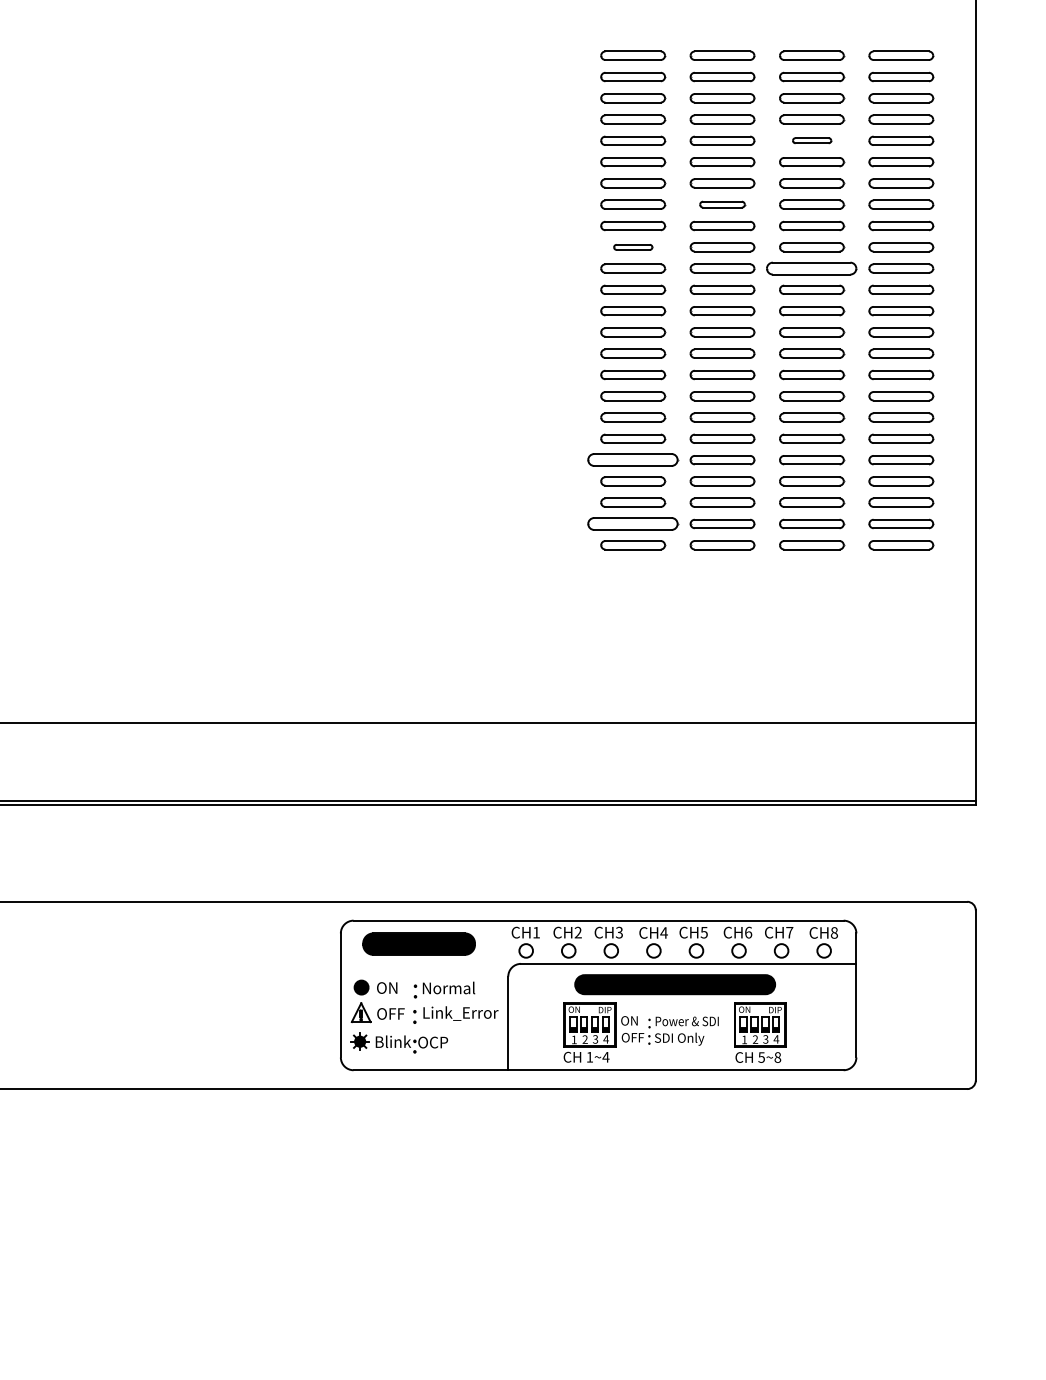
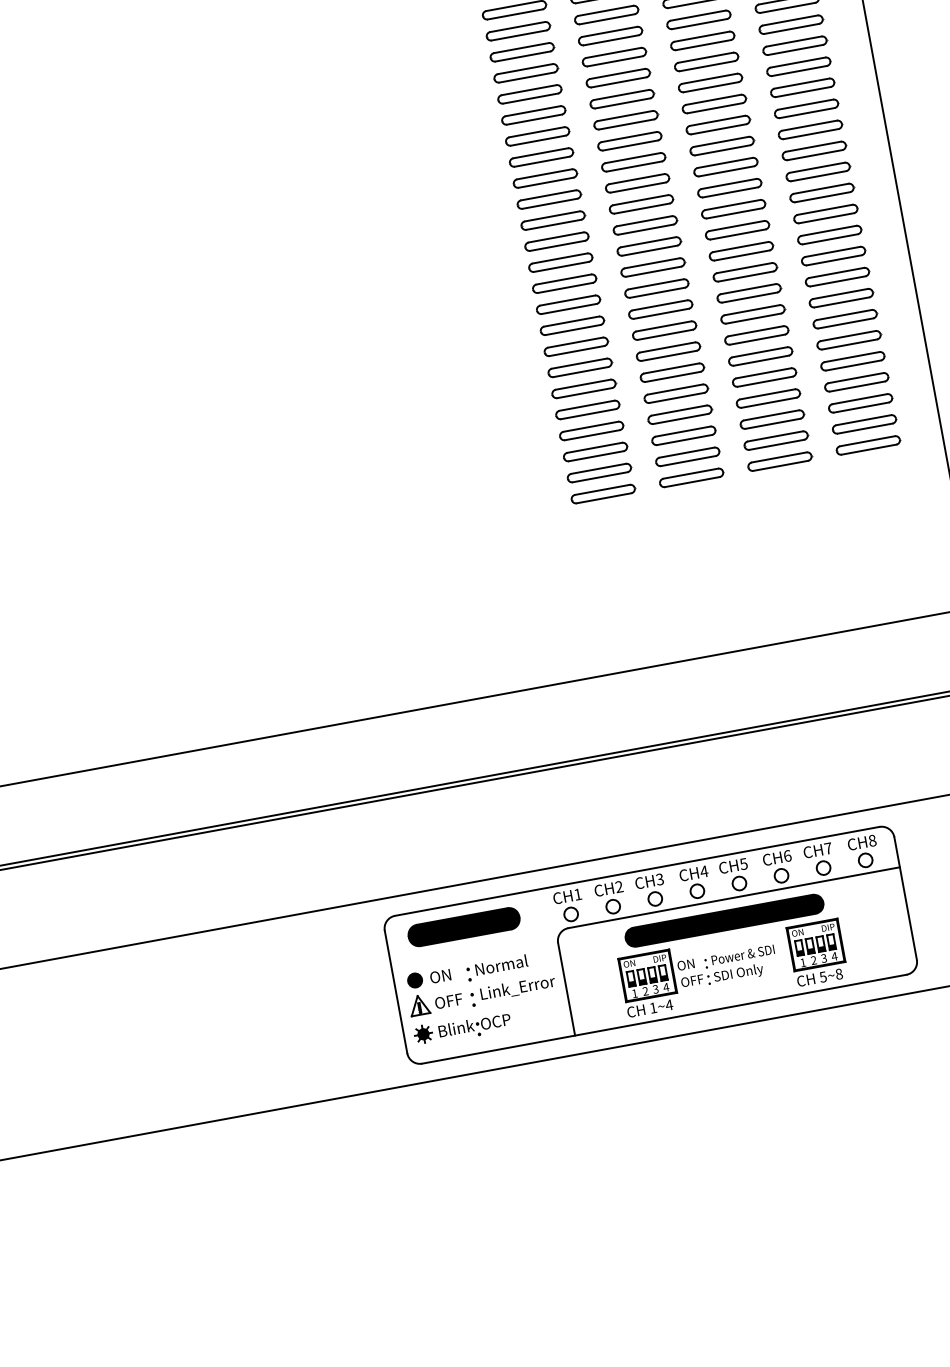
part: (812, 140) -> (707, 61), size x1.67
part: (722, 204) -> (629, 141), size x1.43
part: (633, 247) -> (549, 199), size x1.67
part: (812, 268) -> (730, 187), size x0.71
part: (633, 460) -> (588, 410), size x0.71
part: (633, 523) -> (599, 472), size x0.71

